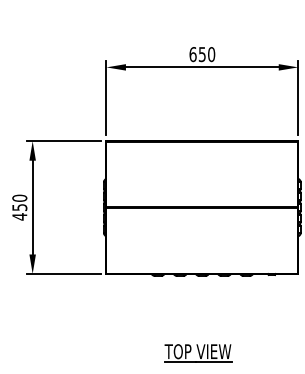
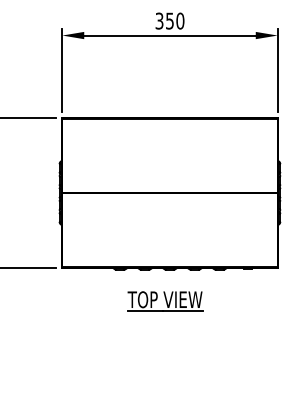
text: (192, 54) -> (158, 21), 650 -> 350
part: (198, 353) -> (165, 301), moved

